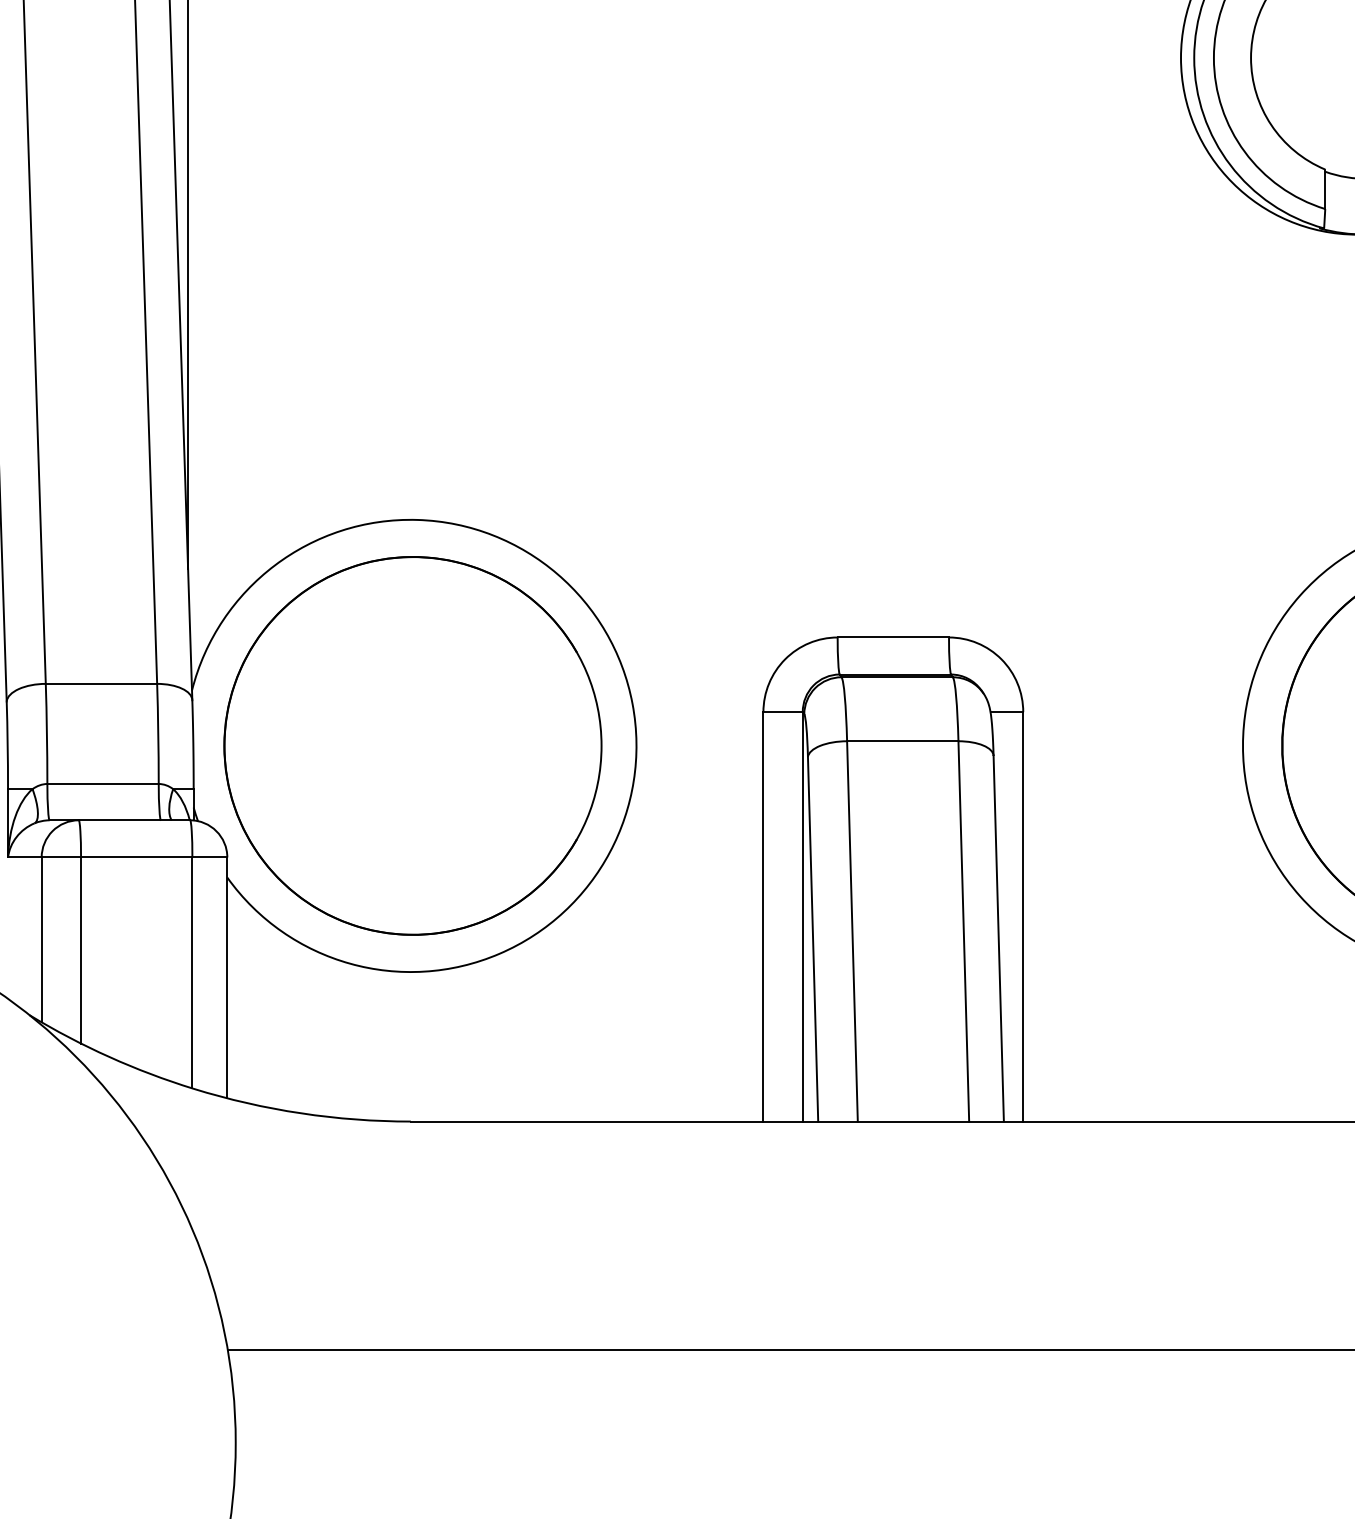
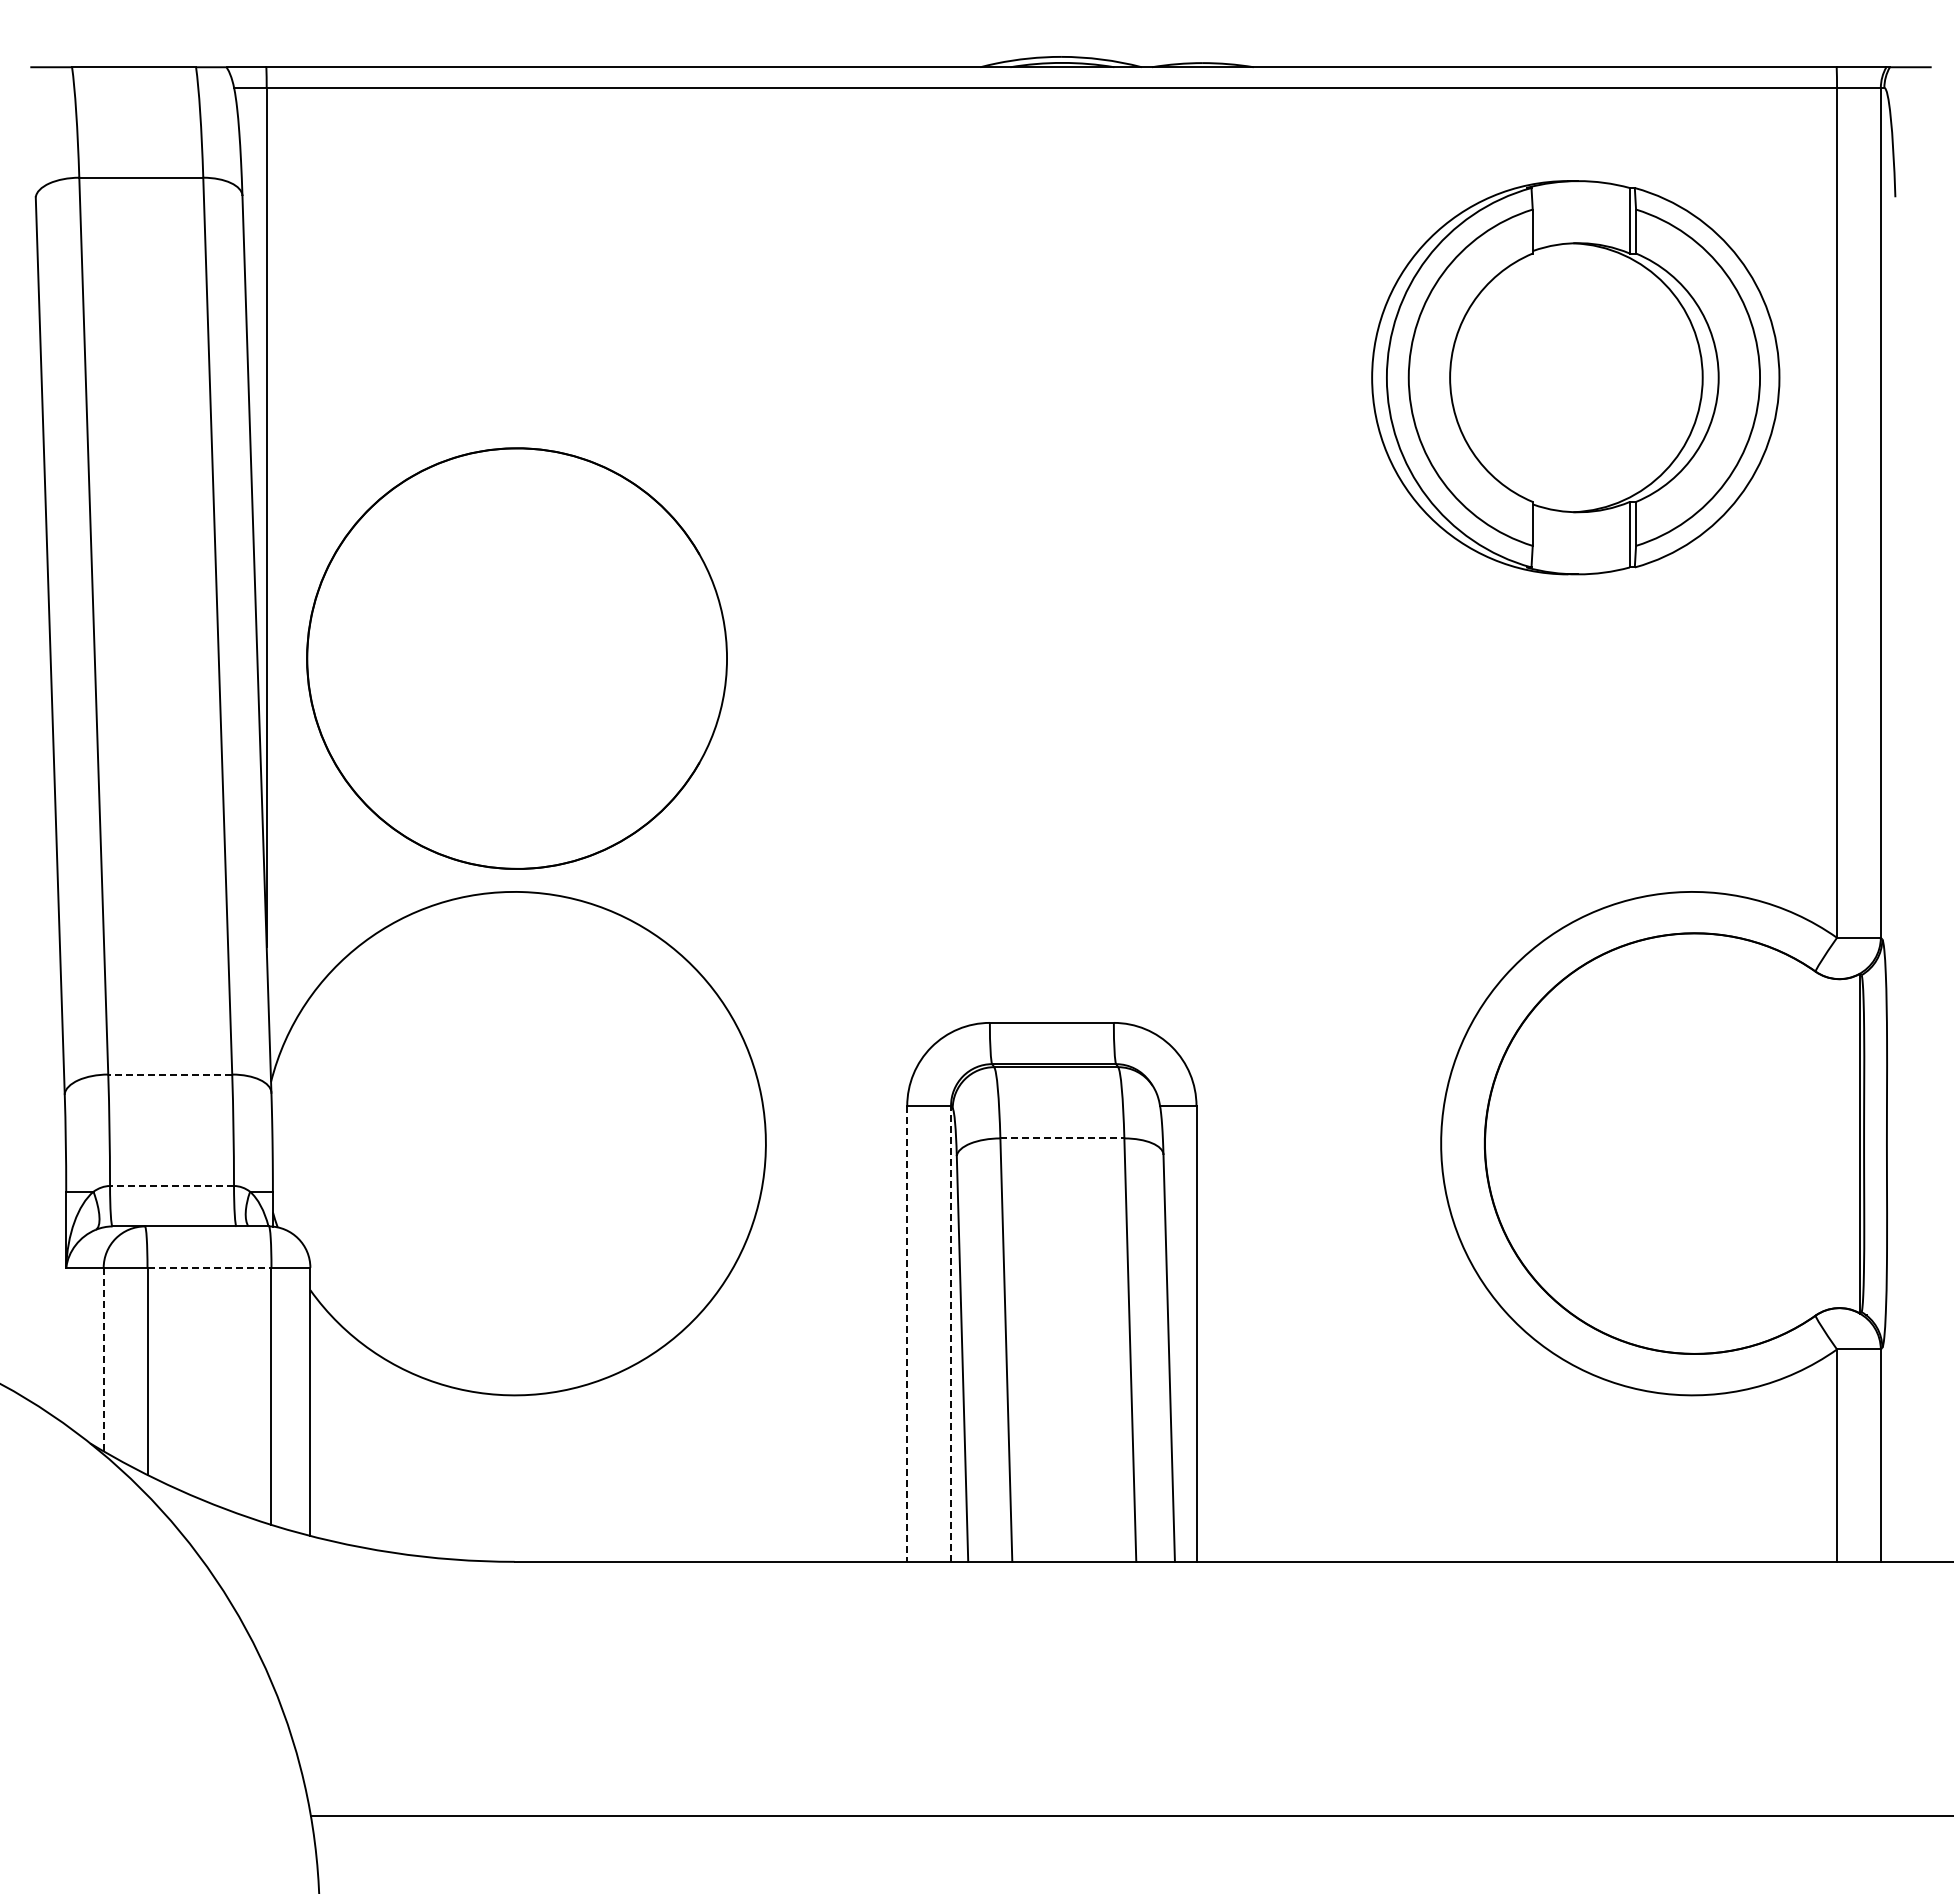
line: (101, 683) -> (170, 1074), solid -> dashed
line: (902, 741) -> (1062, 1138), solid -> dashed
part: (412, 745) -> (516, 658), moved
line: (103, 784) -> (172, 1186), solid -> dashed
line: (136, 857) -> (209, 1267), solid -> dashed
line: (763, 916) -> (907, 1333), solid -> dashed
line: (803, 916) -> (951, 1333), solid -> dashed
line: (41, 939) -> (103, 1359), solid -> dashed

